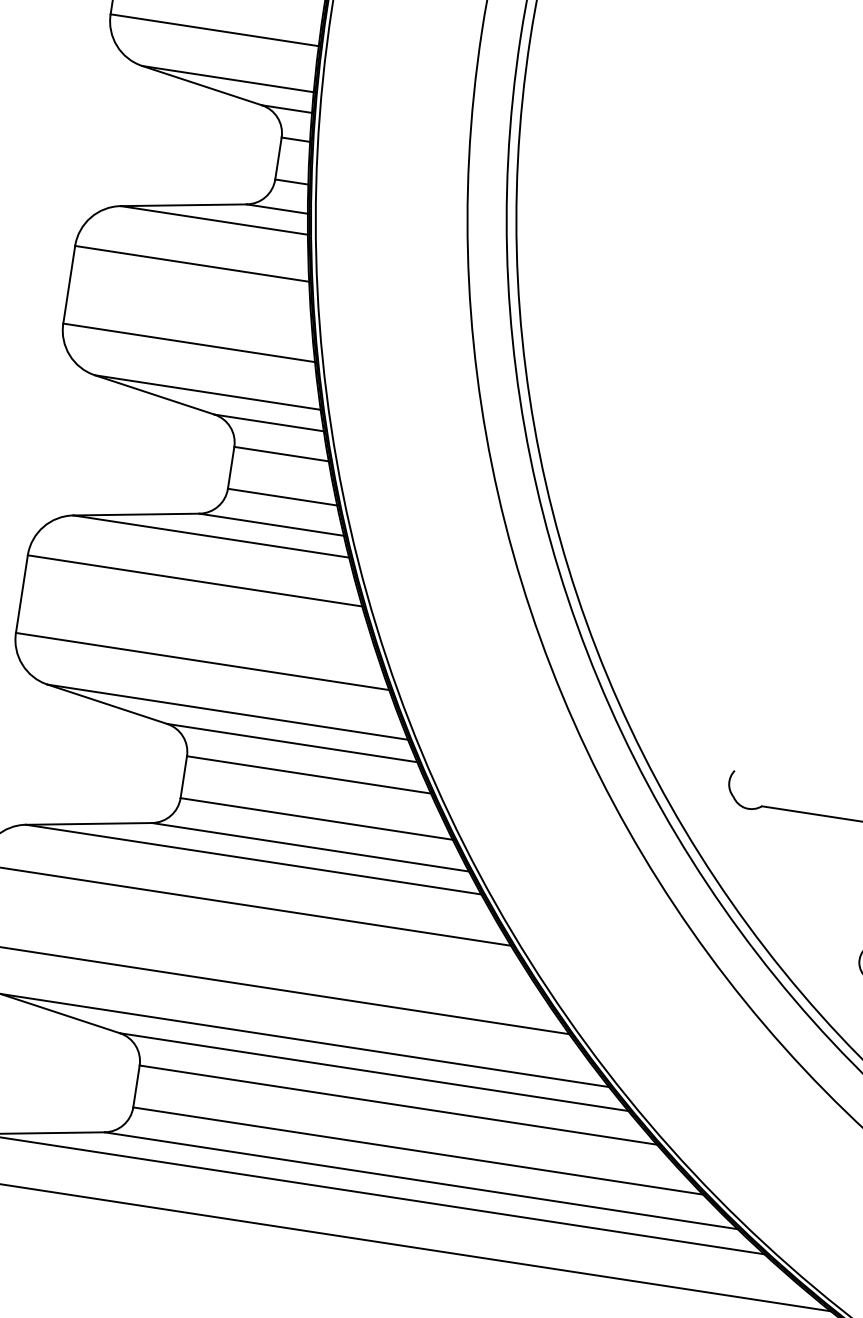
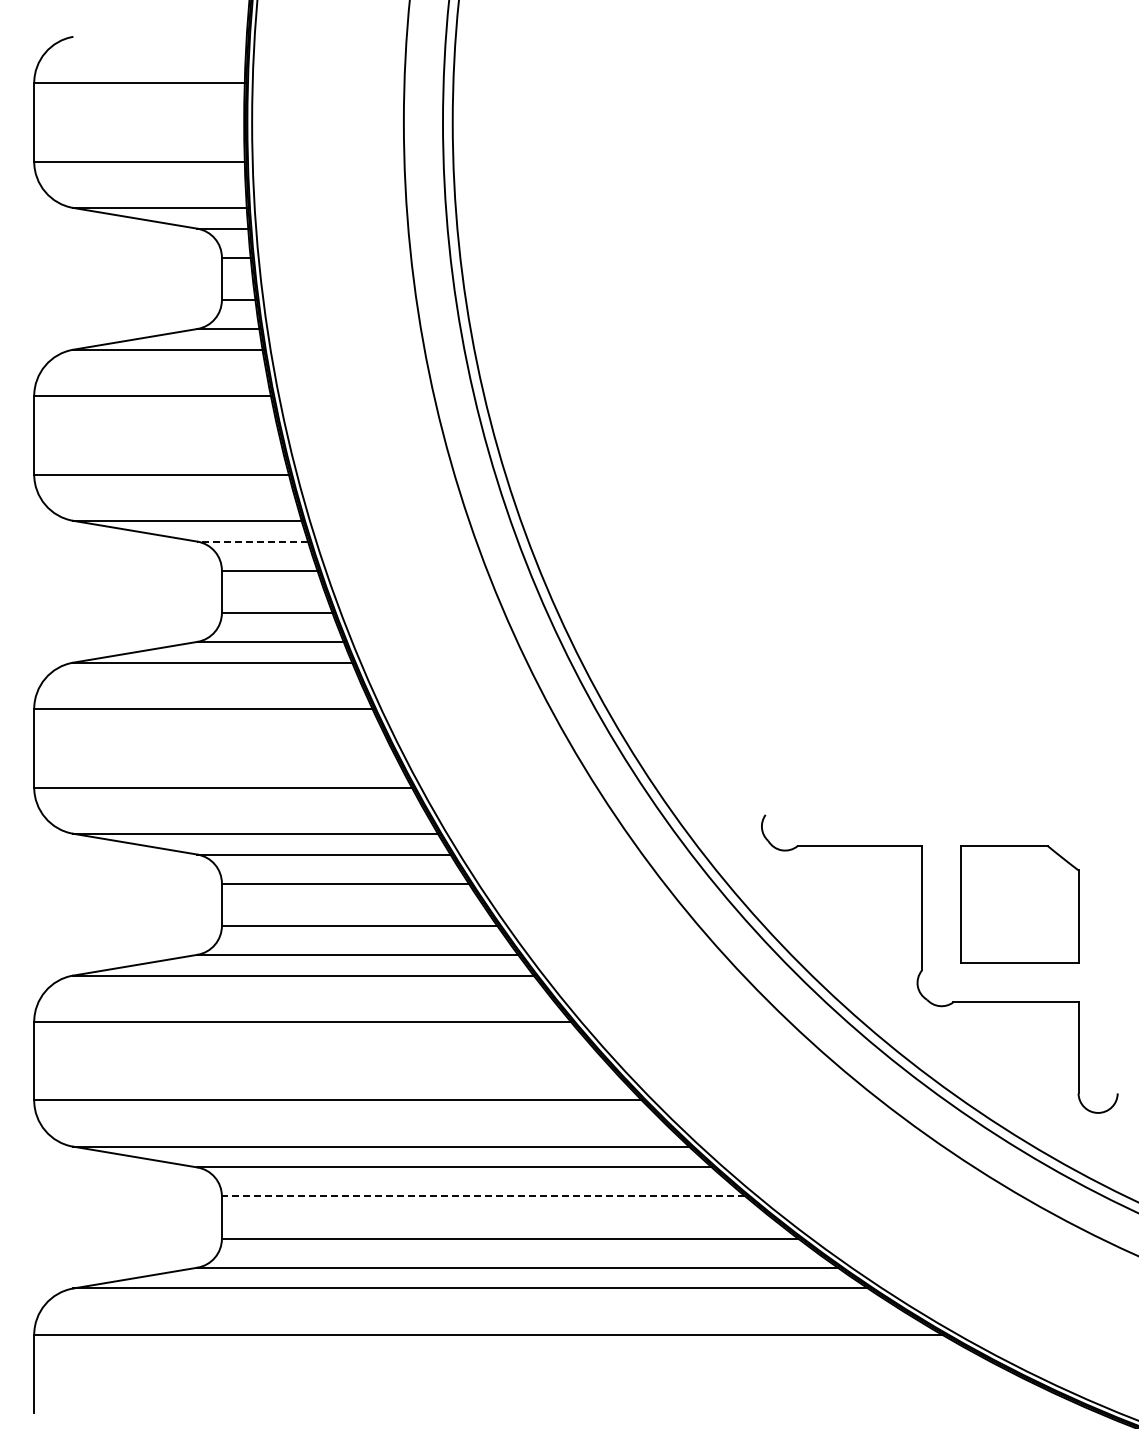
line: (268, 422) -> (252, 541), solid -> dashed
line: (398, 1105) -> (483, 1196), solid -> dashed

